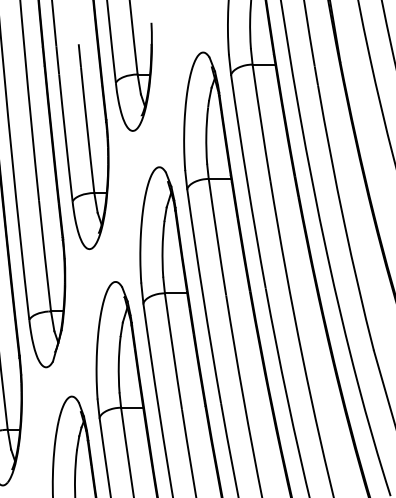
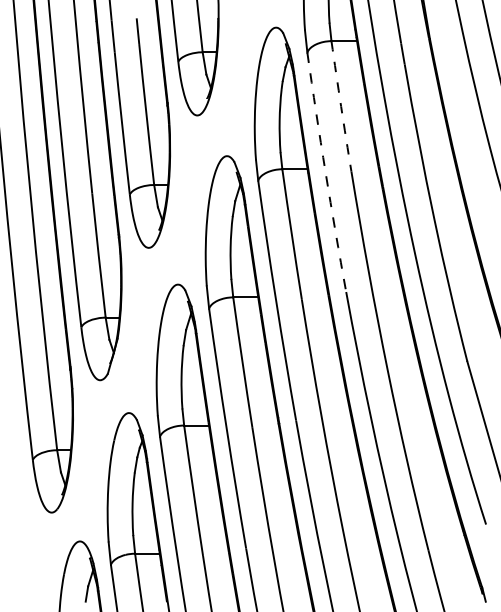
arc: (261, 122) -> (341, 106), solid -> dashed
arc: (247, 181) -> (325, 172), solid -> dashed

